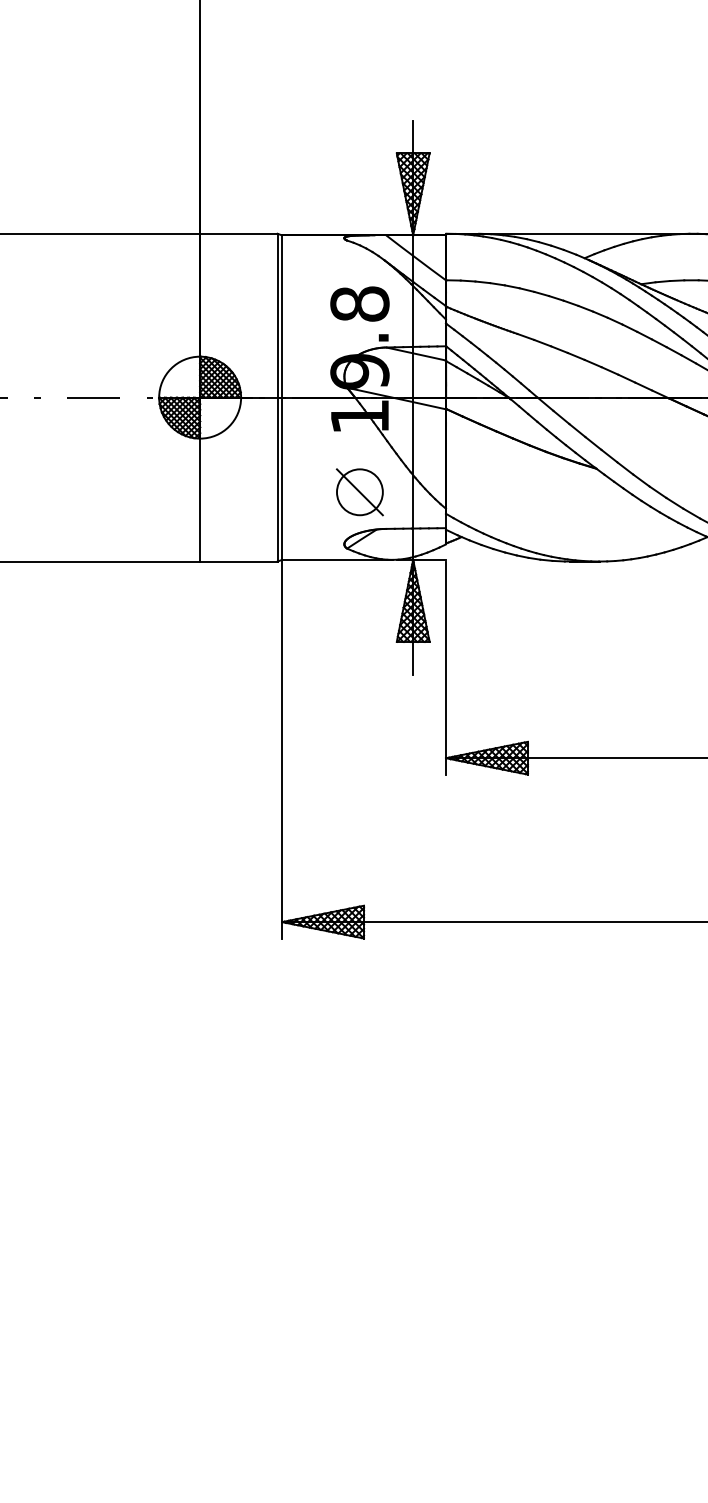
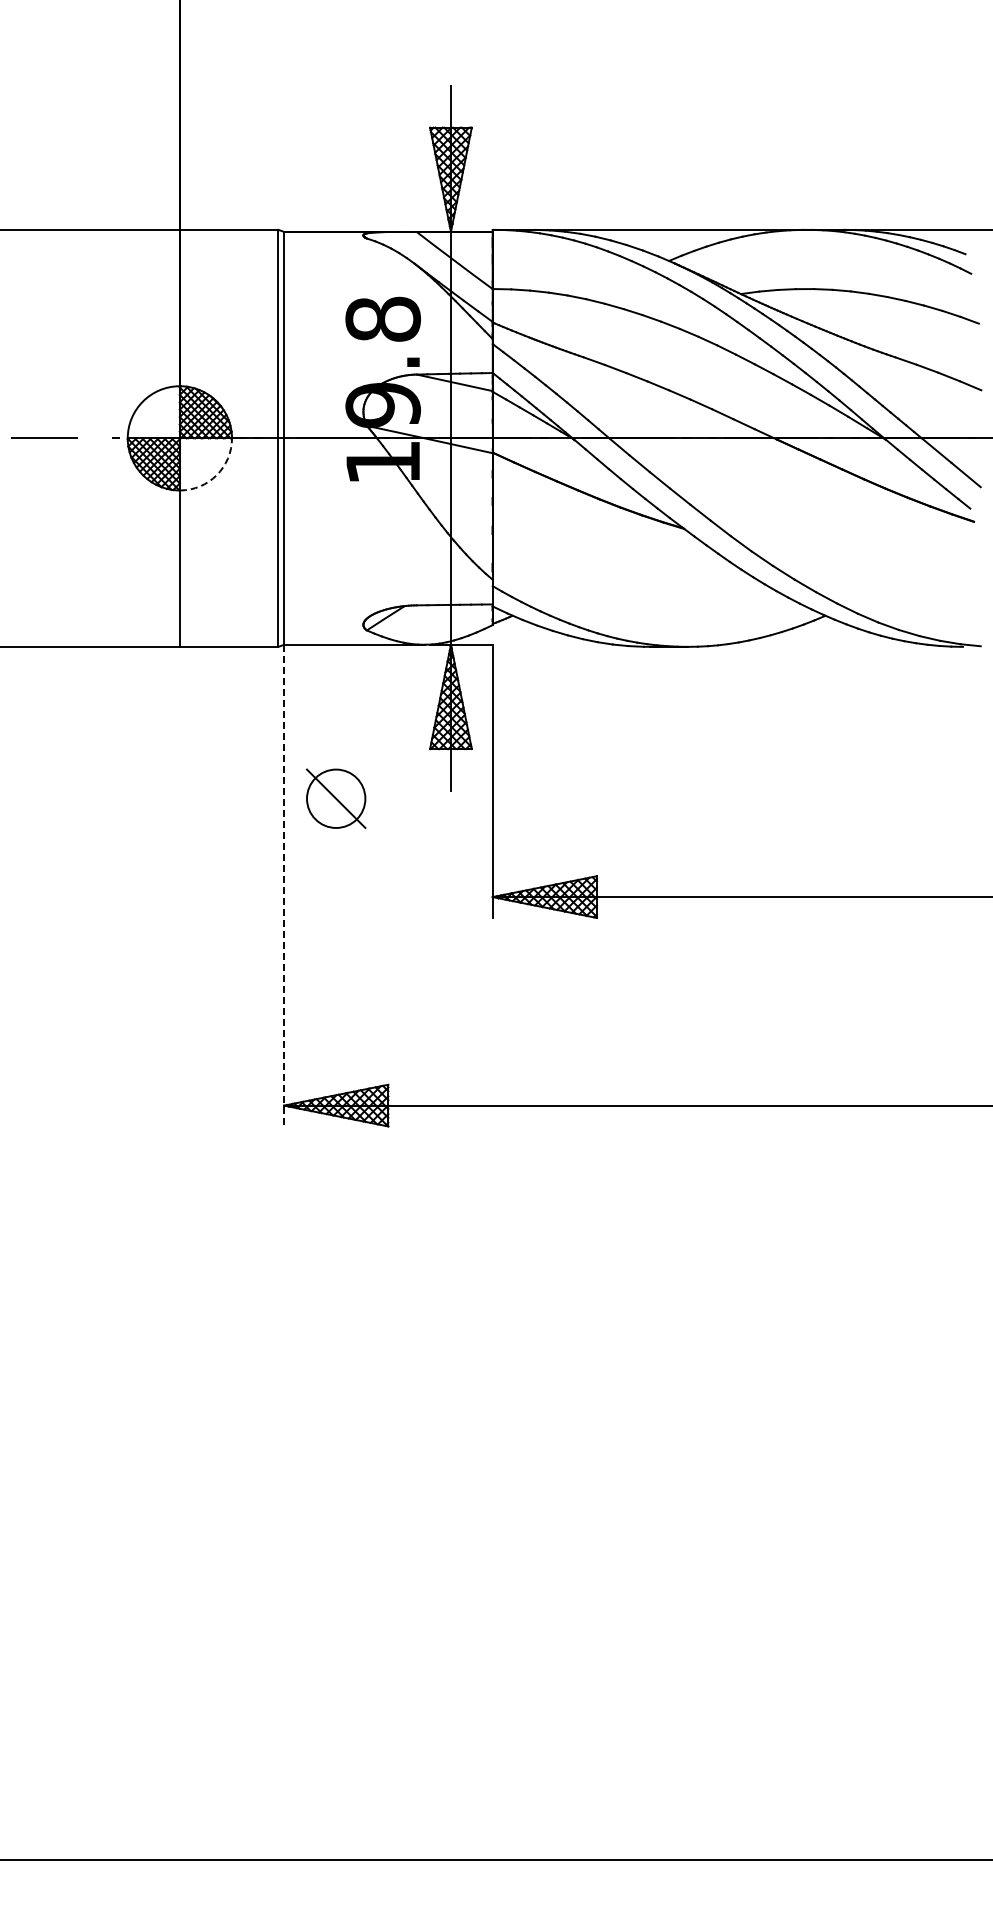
arc: (228, 426) -> (216, 475), solid -> dashed
part: (359, 492) -> (335, 798), moved
line: (282, 749) -> (284, 885), solid -> dashed

